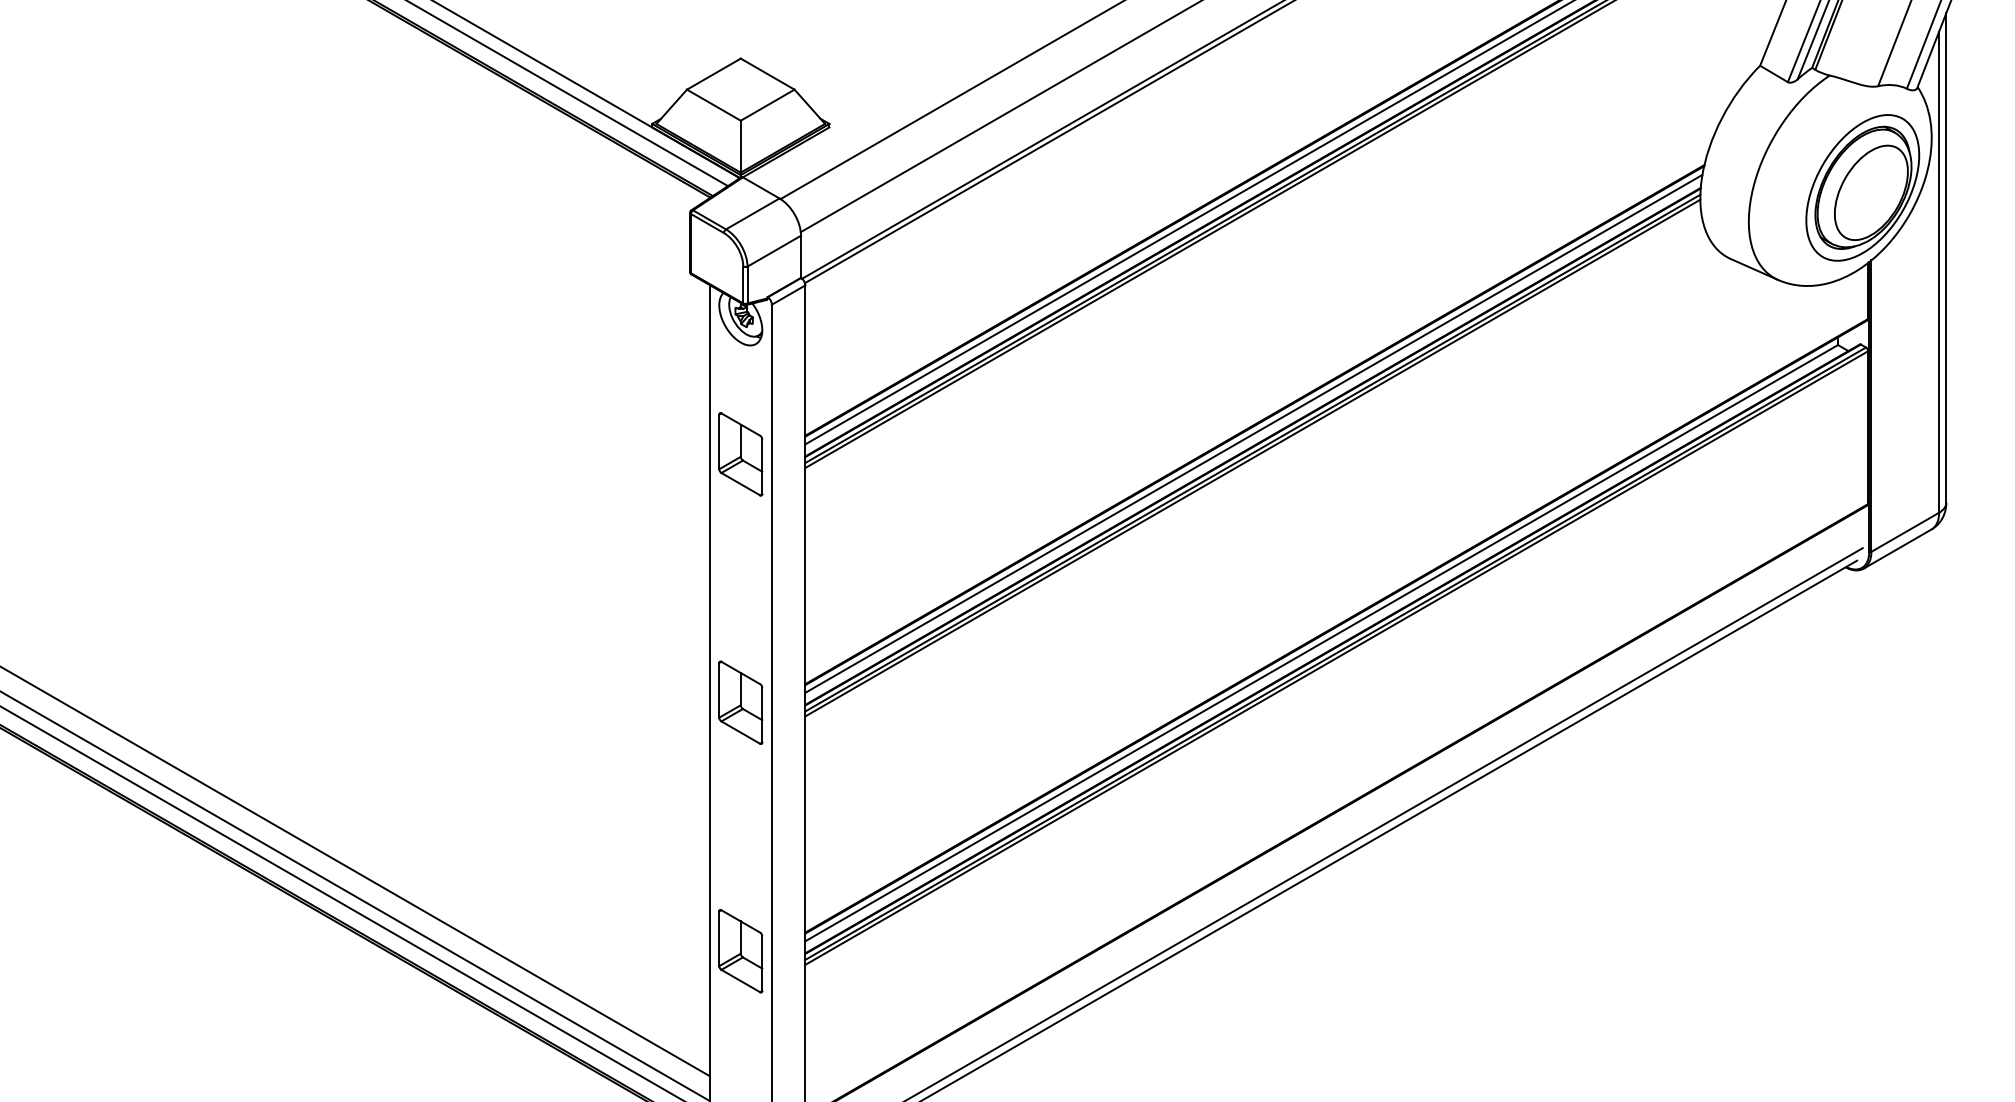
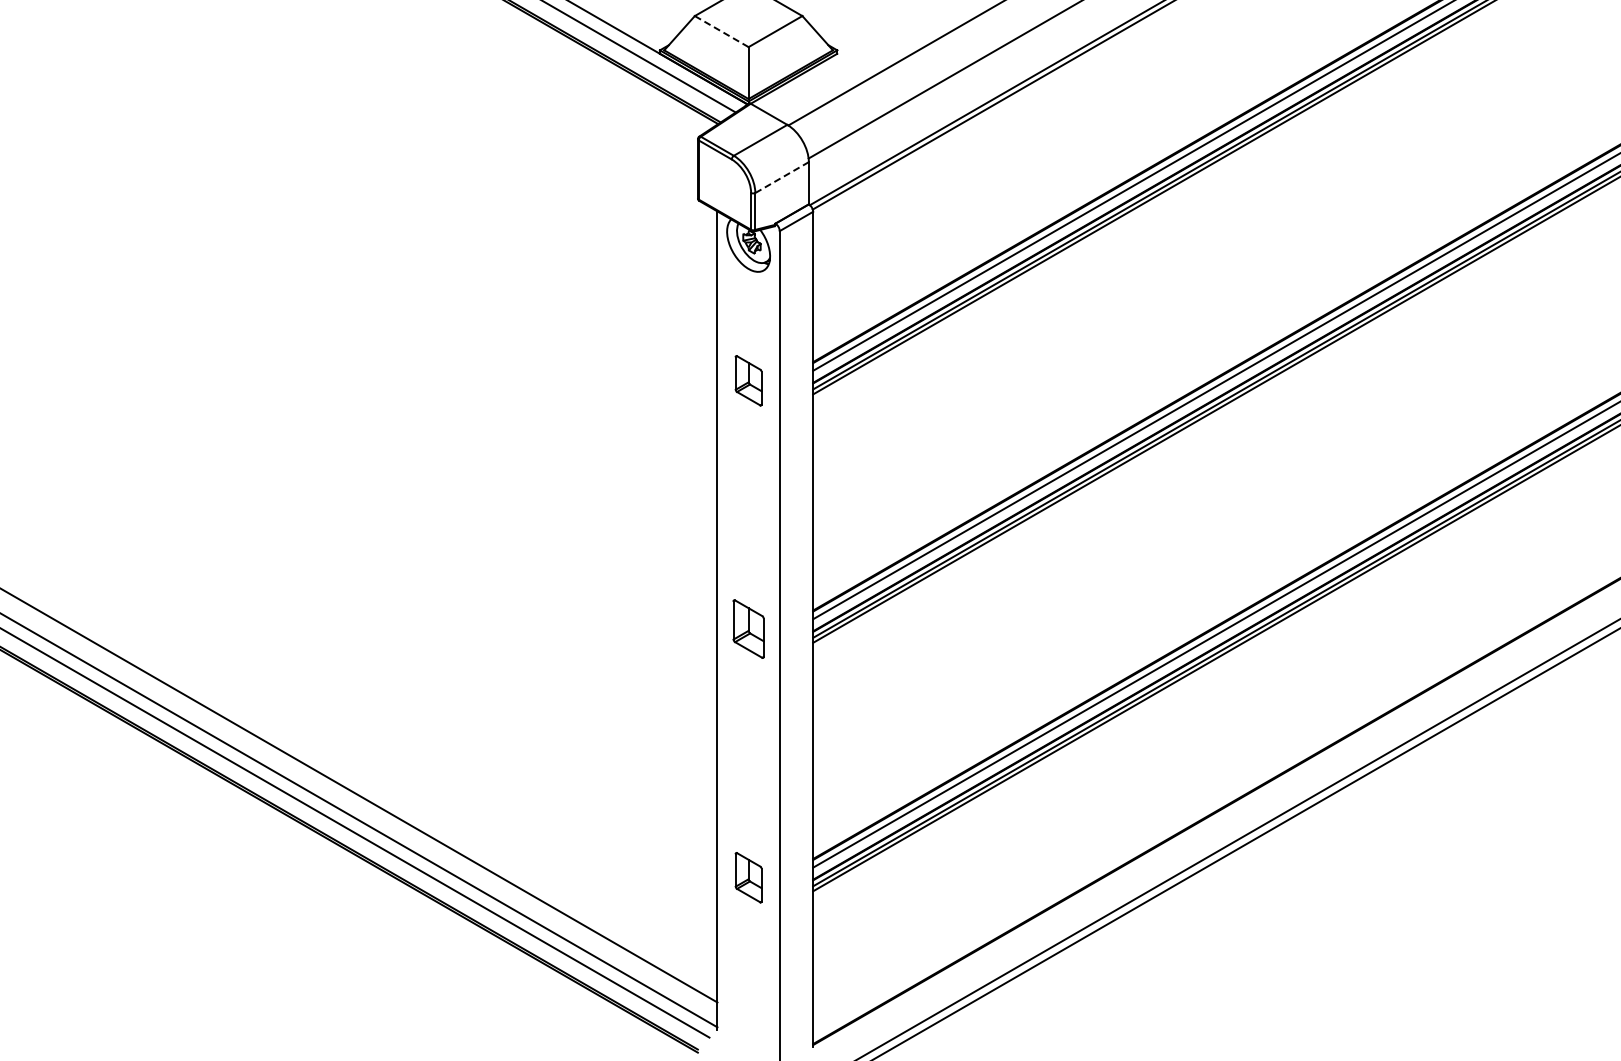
line: (713, 104) -> (721, 30), solid -> dashed
line: (774, 251) -> (782, 177), solid -> dashed
part: (740, 454) -> (748, 380), size x0.6
part: (740, 702) -> (748, 628), size x0.7
part: (740, 951) -> (748, 877), size x0.6

